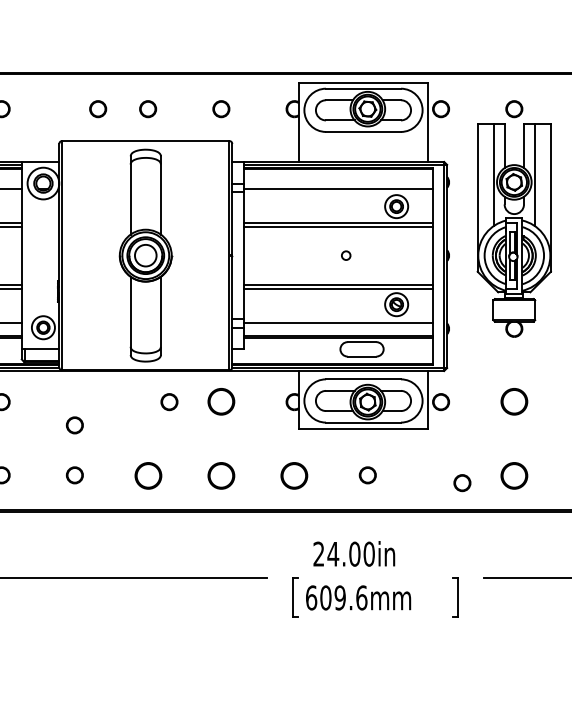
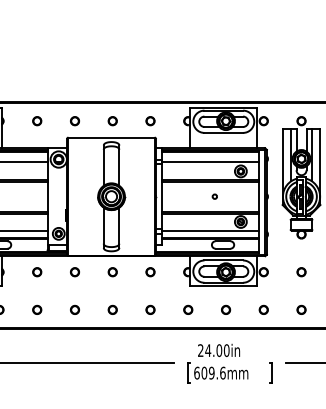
part: (97, 109) -> (74, 121), moved
part: (168, 402) -> (112, 272), moved
part: (221, 402) -> (150, 272), size x0.62
part: (514, 402) -> (301, 272), size x0.62
part: (73, 425) -> (74, 272), moved
part: (147, 474) -> (112, 309), size x0.62
part: (221, 474) -> (150, 309), size x0.62
part: (295, 474) -> (188, 309), size x0.62
part: (514, 474) -> (301, 309), size x0.62
part: (461, 482) -> (263, 309), moved

